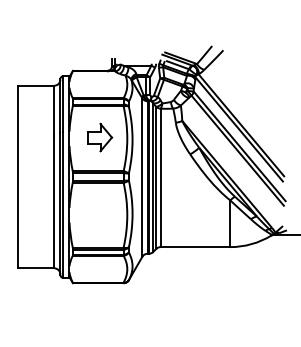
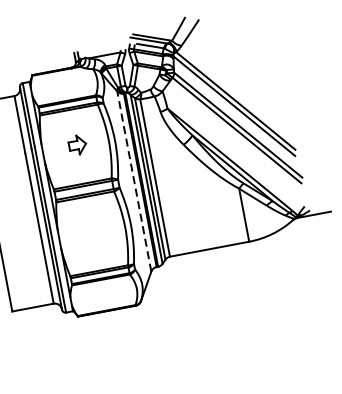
part: (100, 137) -> (78, 144), size x0.6
line: (142, 177) -> (134, 181), solid -> dashed

